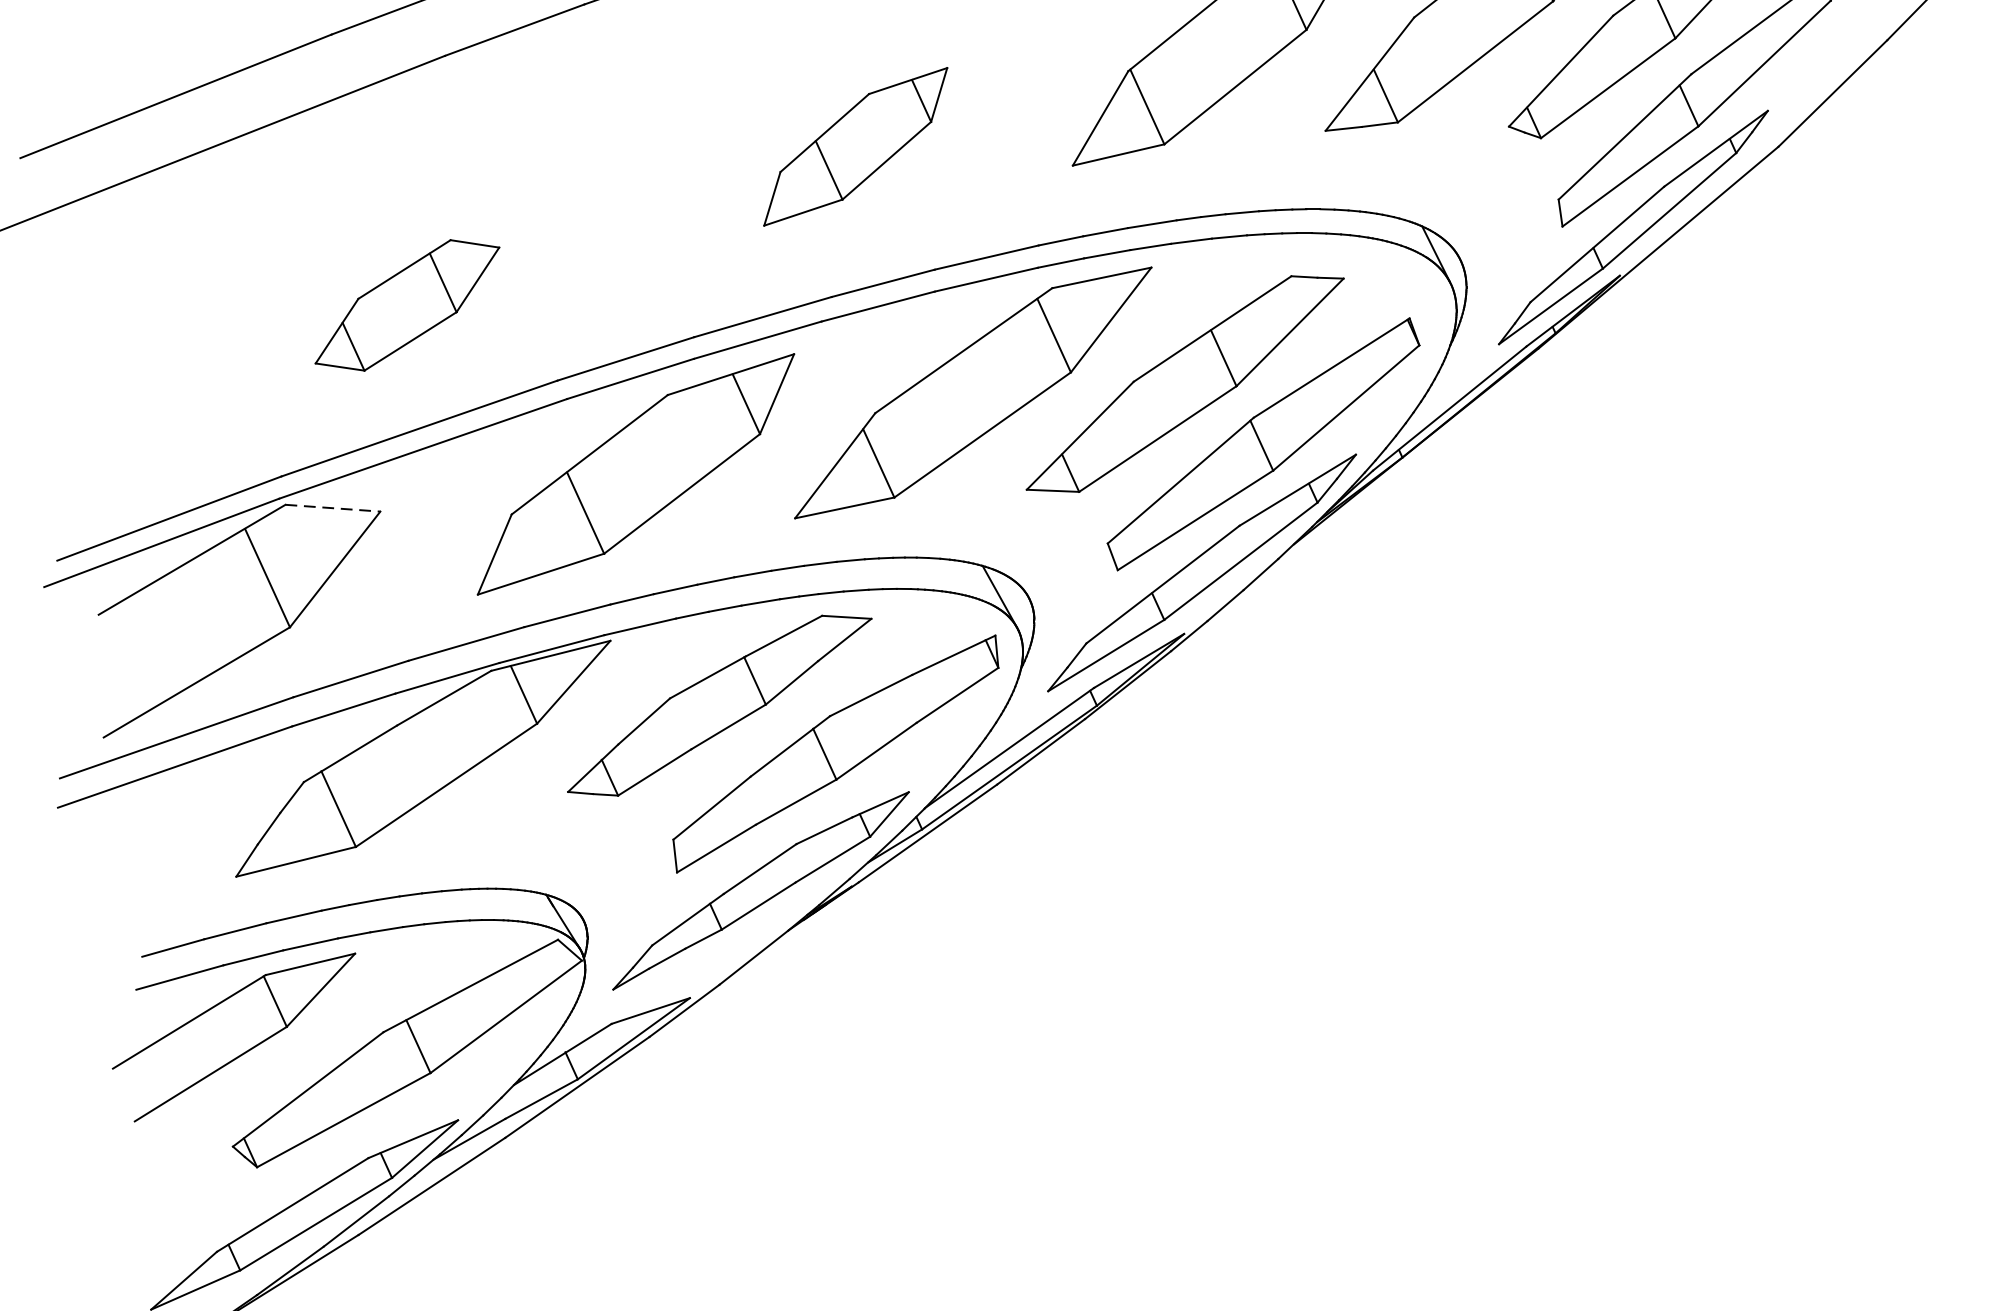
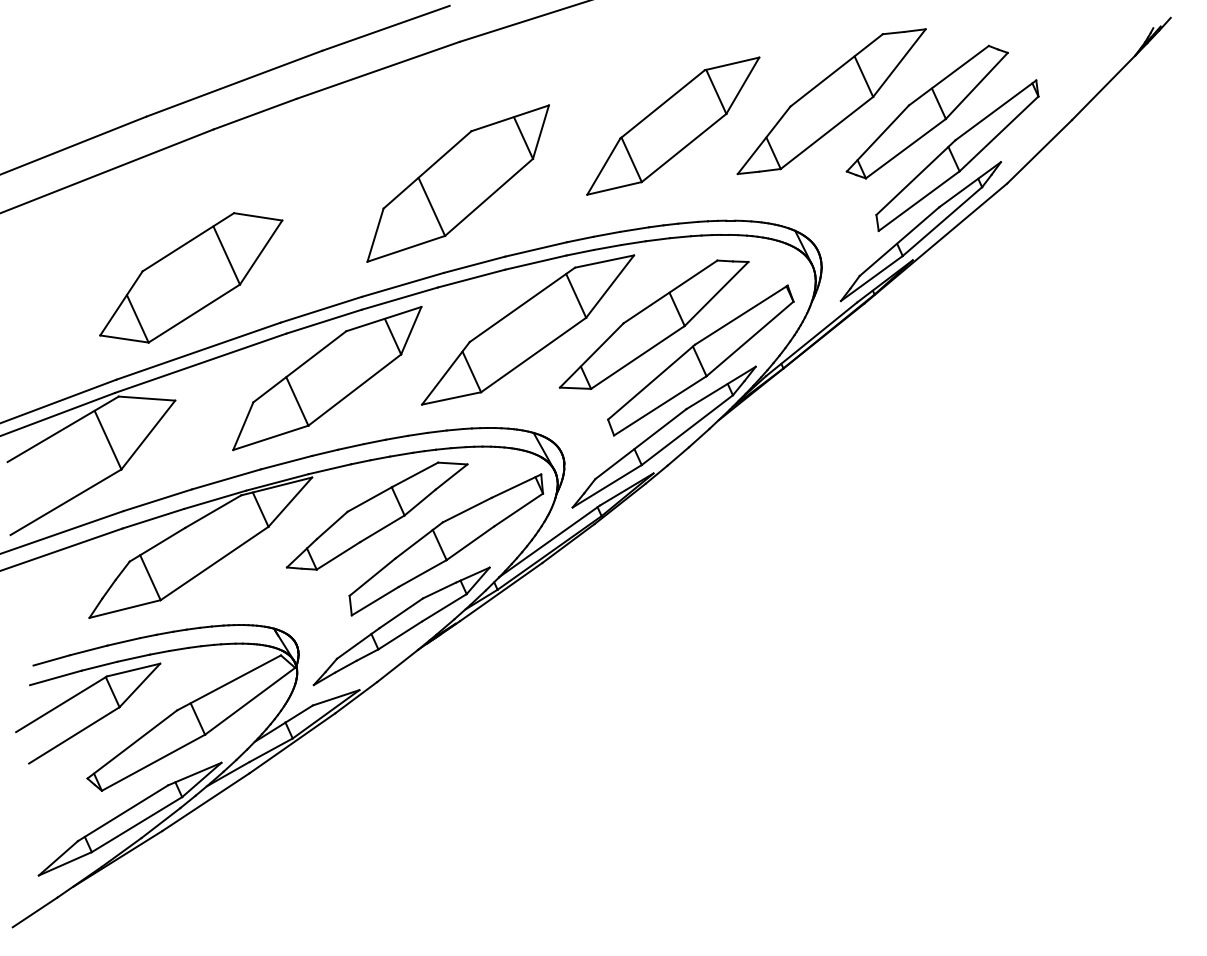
part: (854, 146) -> (457, 183), size x1.67
part: (407, 304) -> (191, 277), size x1.67
line: (333, 508) -> (147, 398), dashed -> solid

